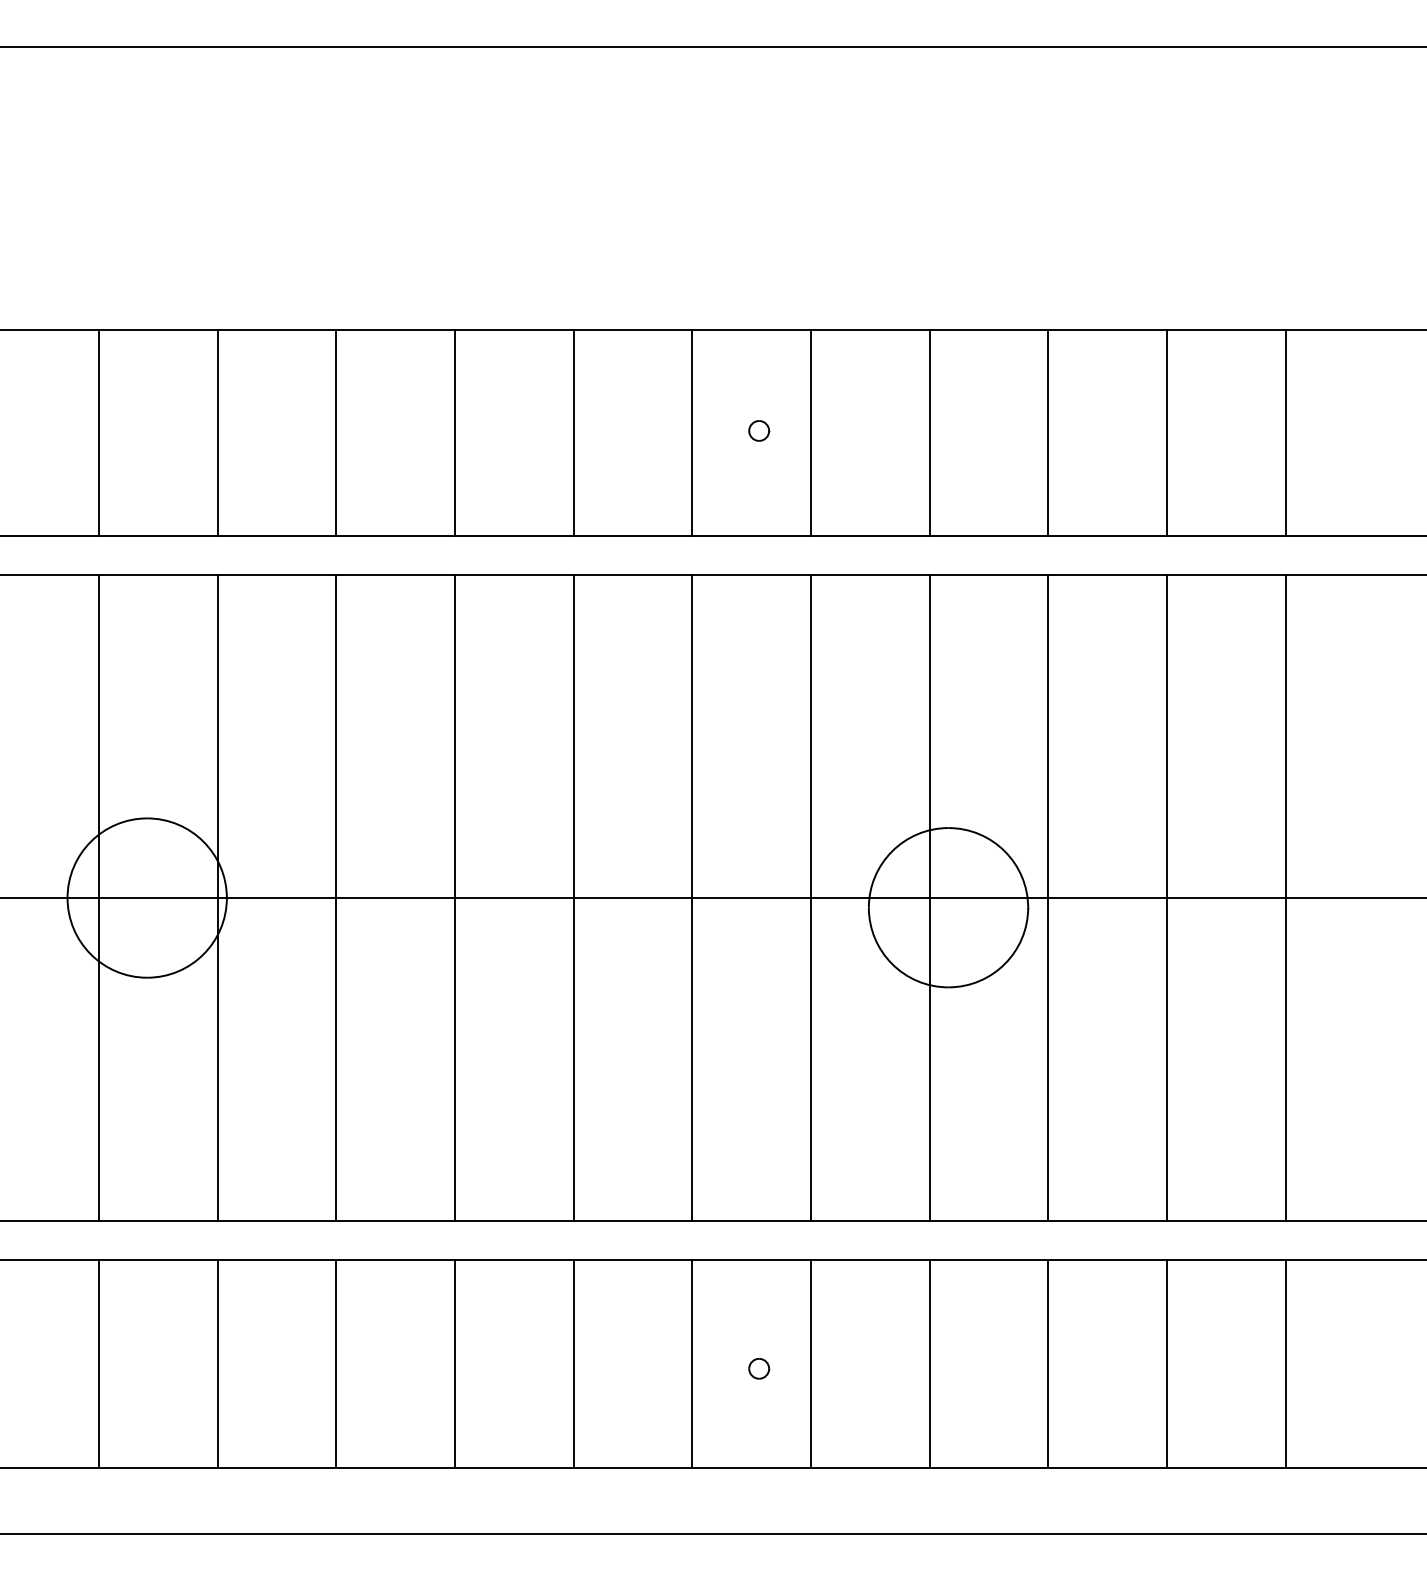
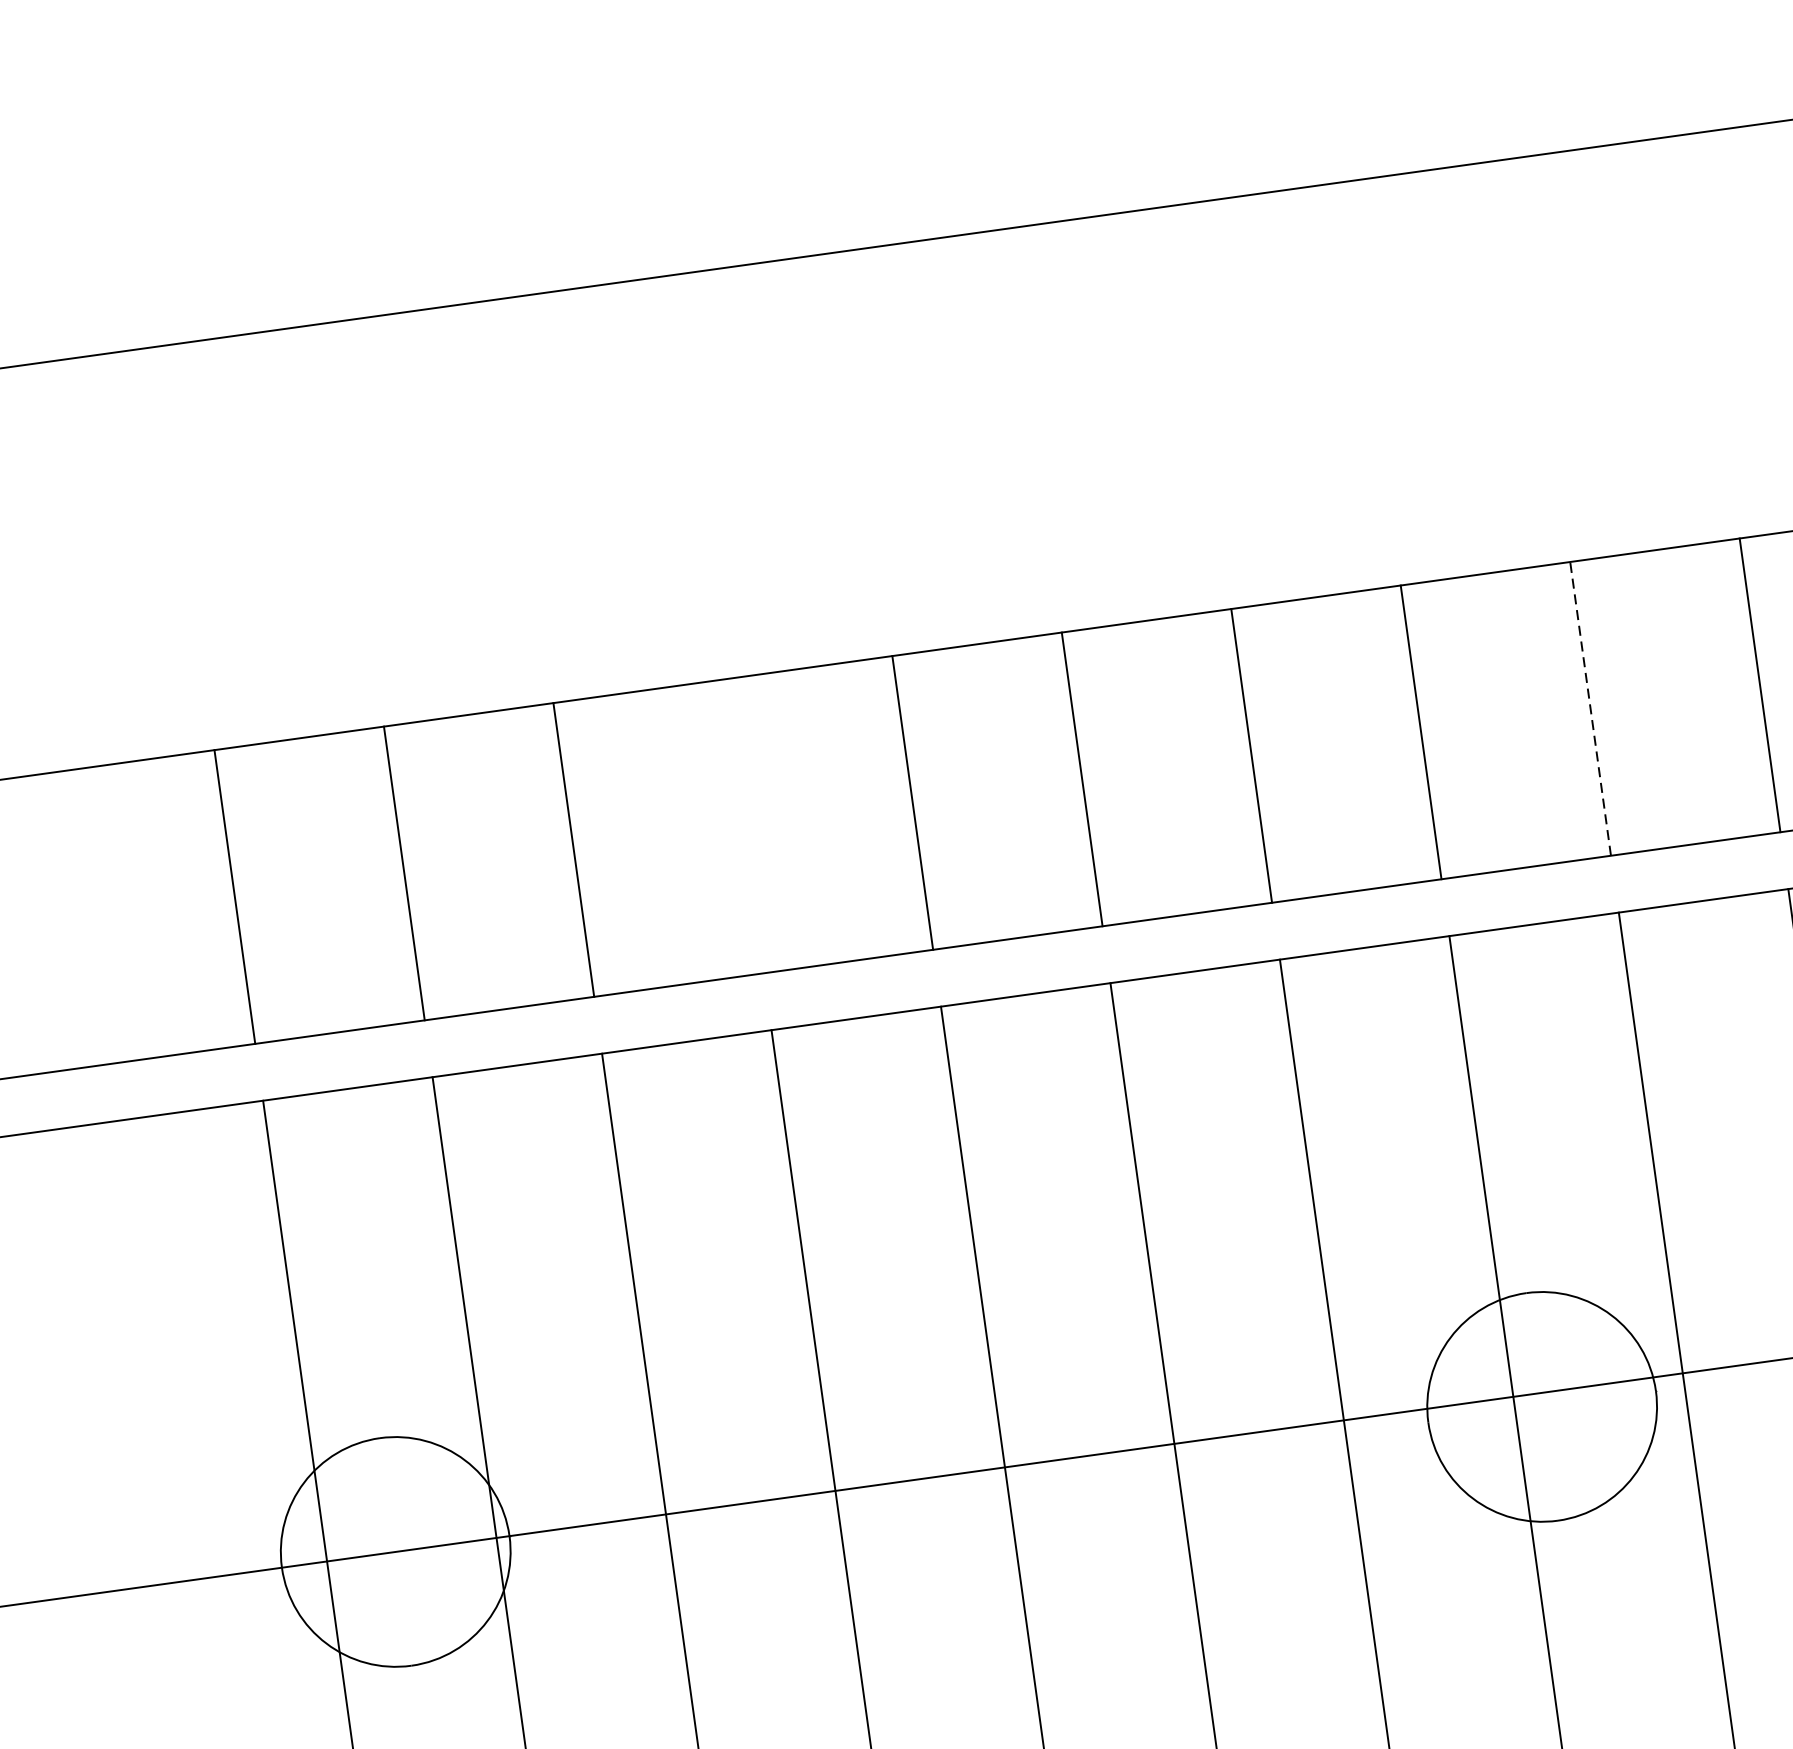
part: (759, 430) -> (1177, 762), removed
line: (455, 432) -> (743, 825), removed
line: (1048, 432) -> (1590, 708), solid -> dashed

